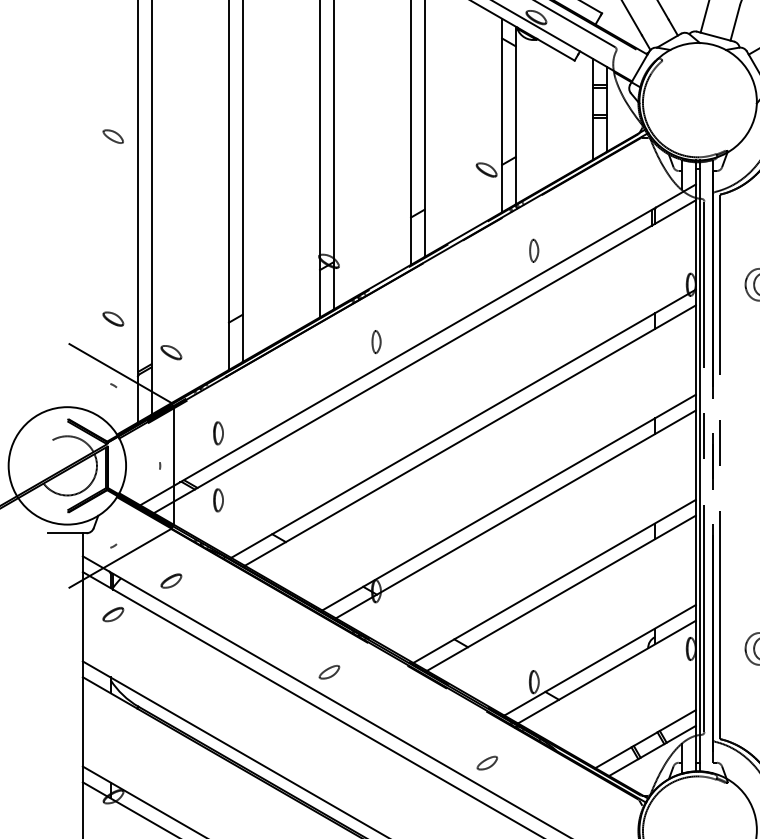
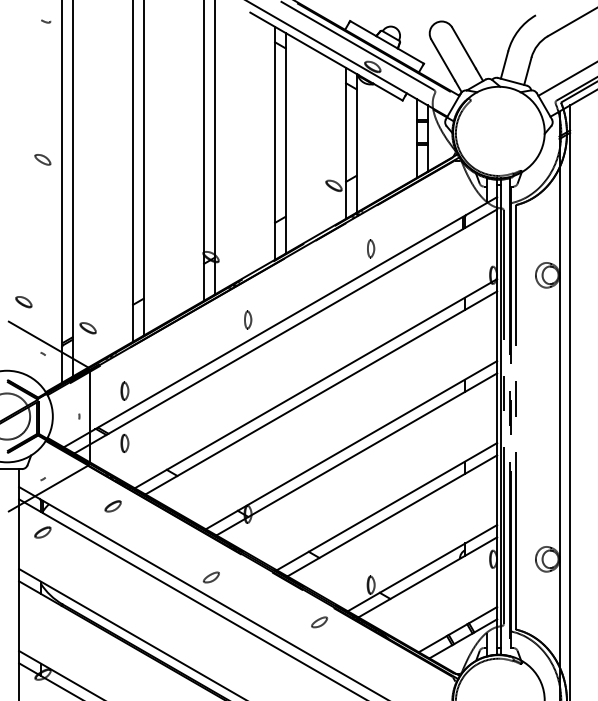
part: (112, 319) -> (23, 302), moved
part: (170, 581) -> (112, 506), moved
part: (487, 763) -> (319, 622), moved

